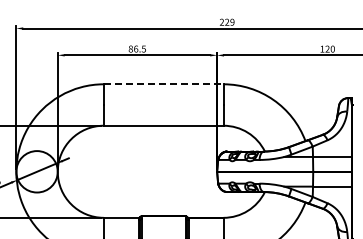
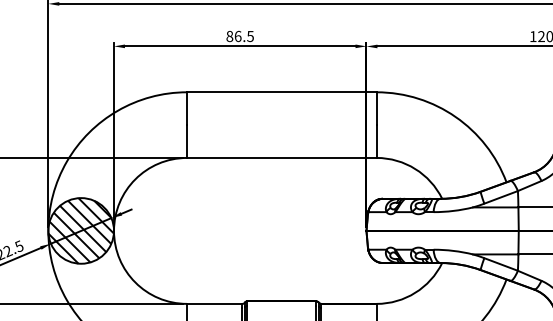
line: (163, 84) -> (281, 92), dashed -> solid
hatch: (36, 171) -> (80, 230), added

